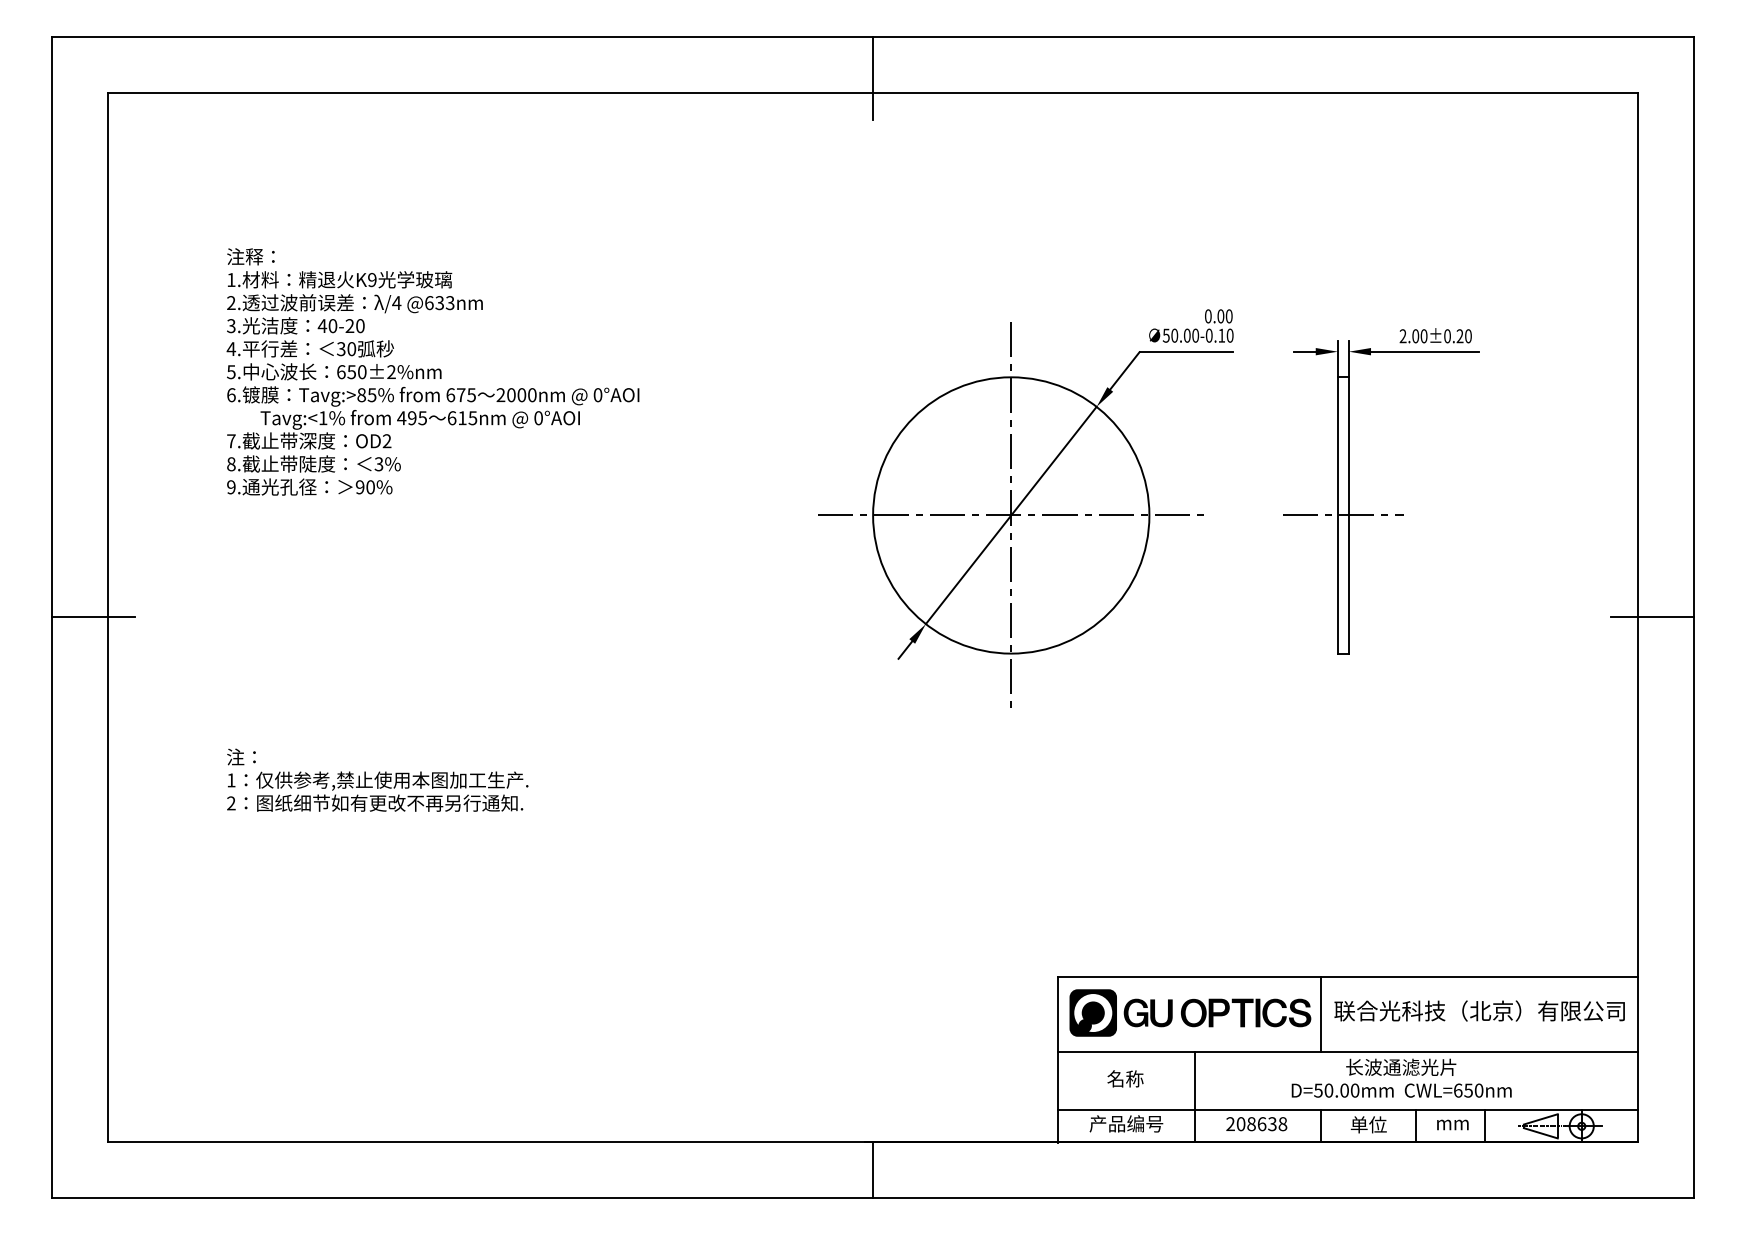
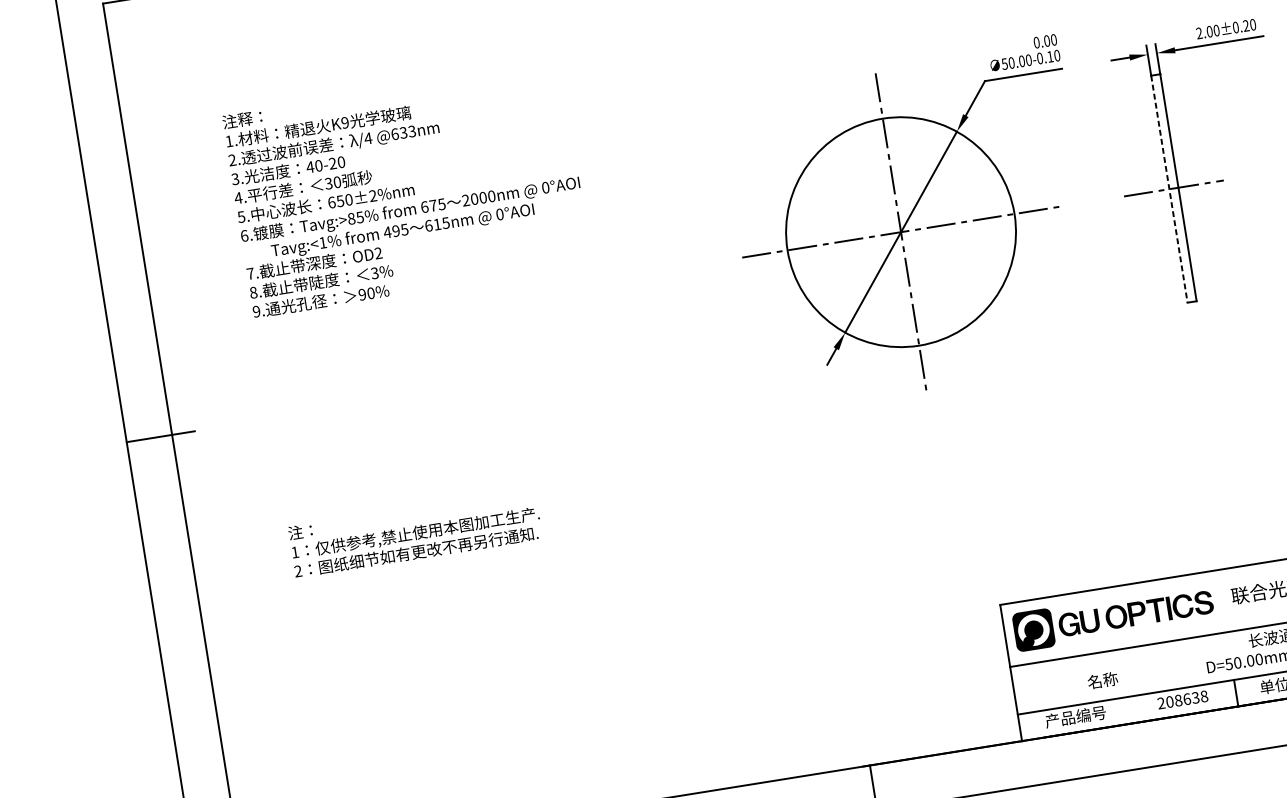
line: (1337, 515) -> (1169, 189), solid -> dashed
line: (1321, 1013) -> (1221, 600), removed
text: (1125, 1078) -> (1102, 680), moved
line: (1194, 1097) -> (1128, 686), removed

